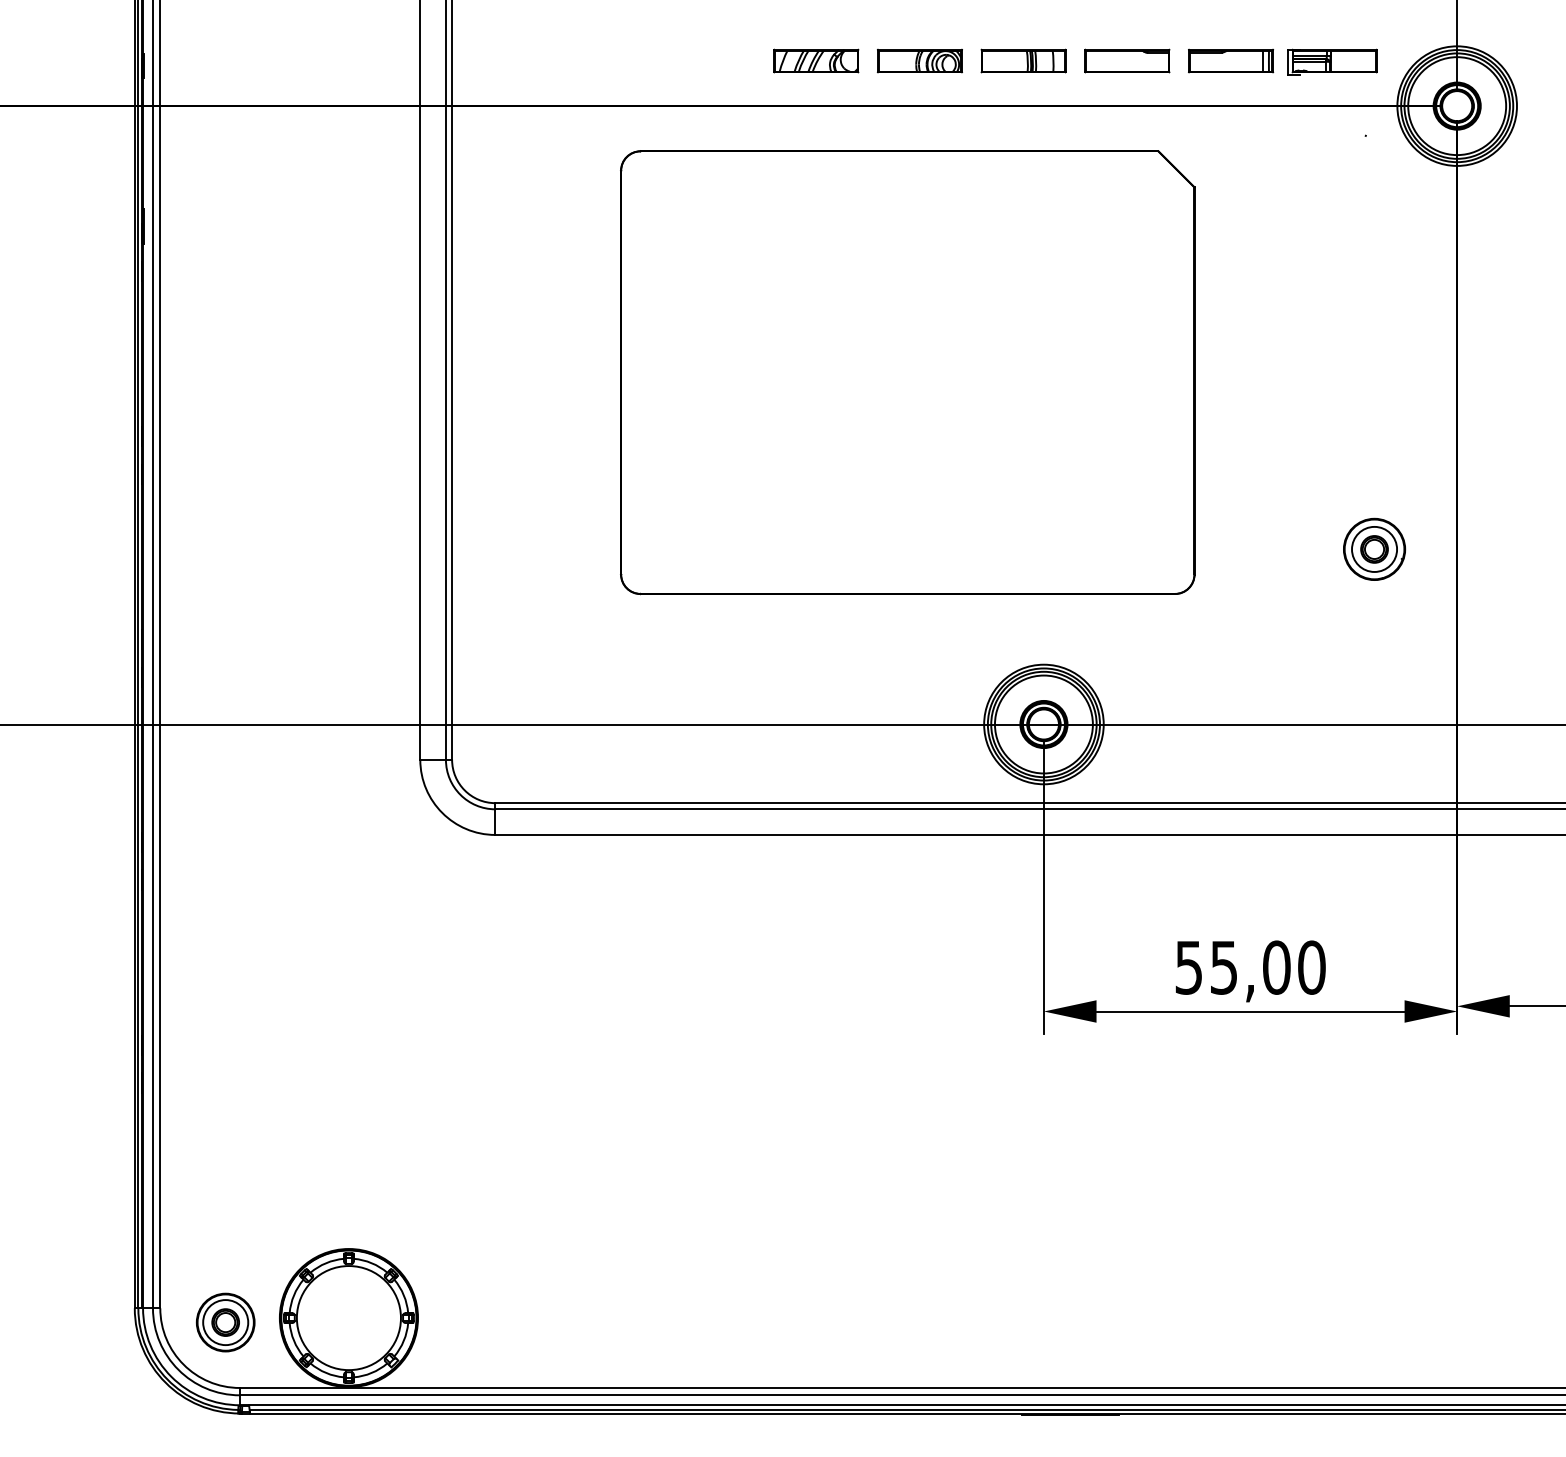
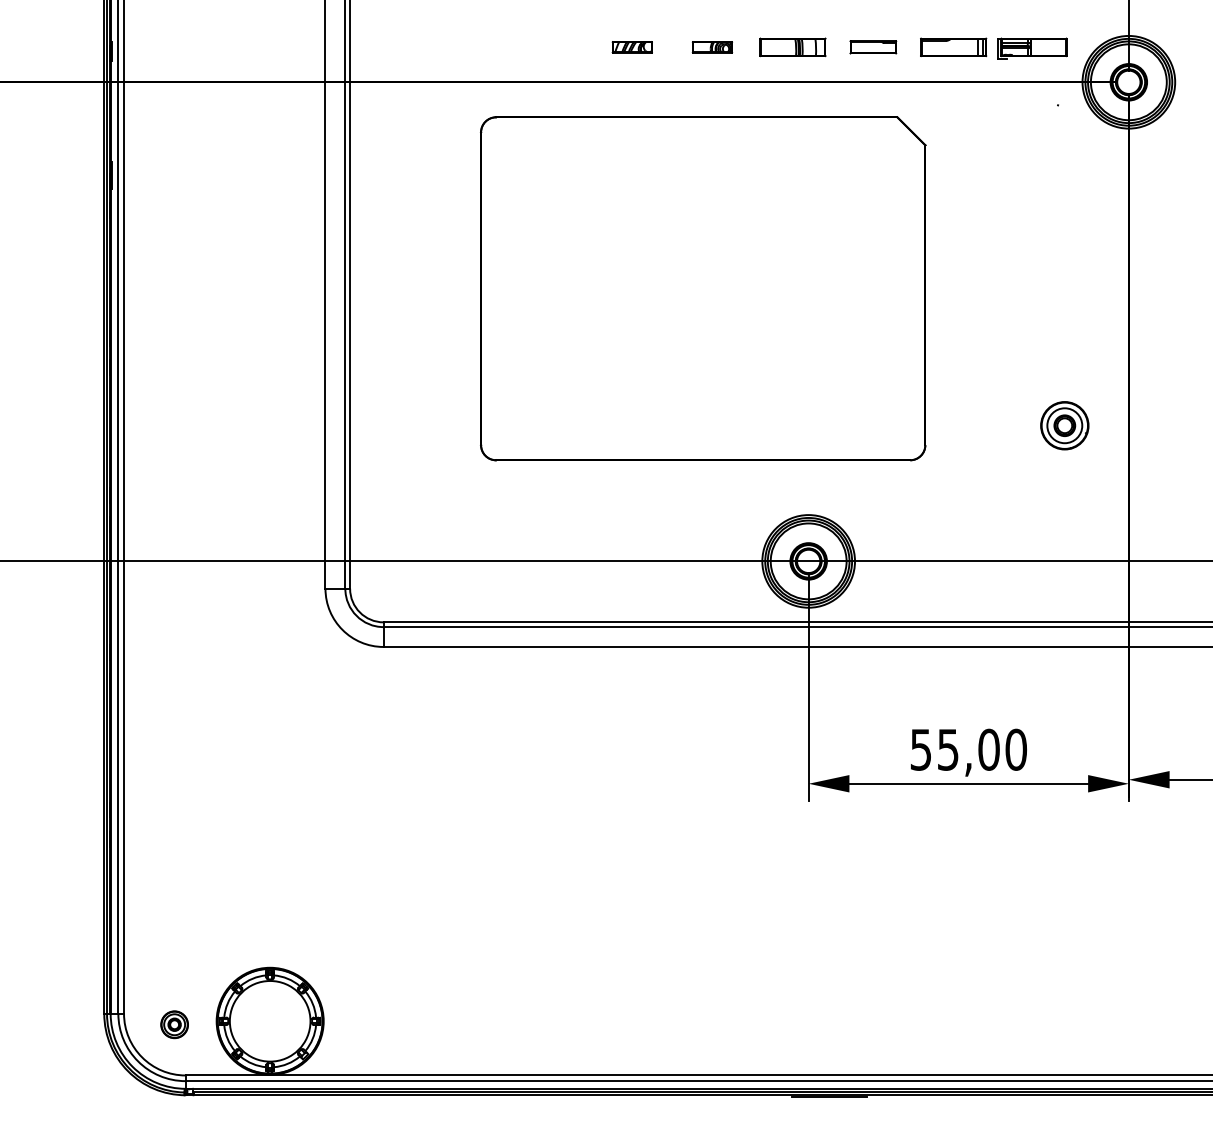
part: (816, 60) -> (632, 46), size x0.6
part: (919, 60) -> (712, 46), size x0.6
part: (1127, 60) -> (873, 46), size x0.7
part: (225, 1322) -> (174, 1024), size x0.6

